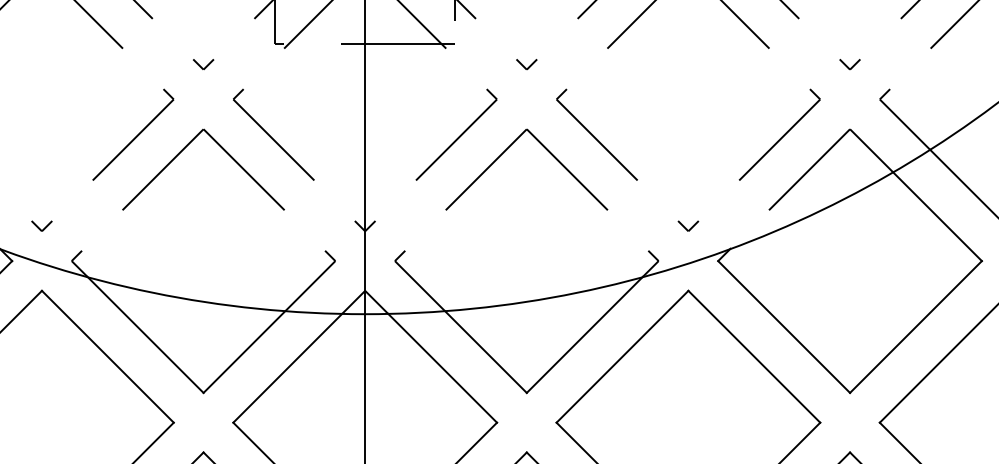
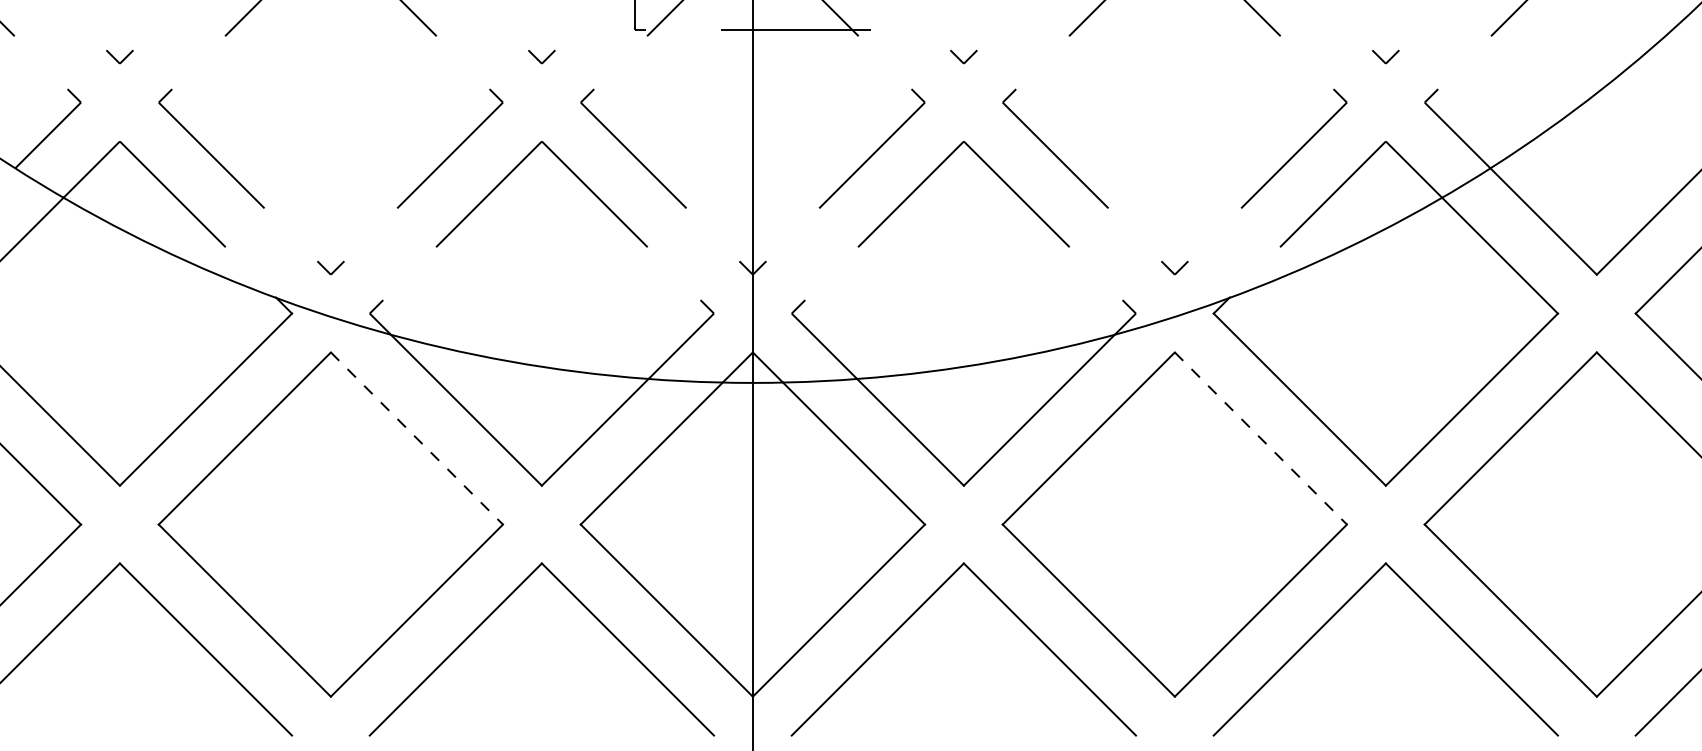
line: (107, 356) -> (416, 438), solid -> dashed
line: (754, 356) -> (1260, 438), solid -> dashed

